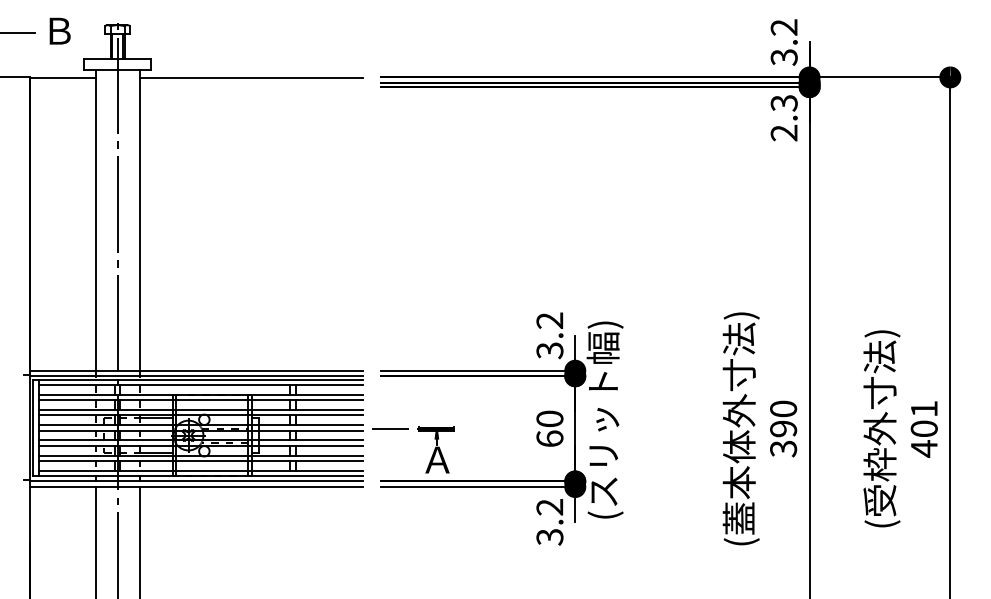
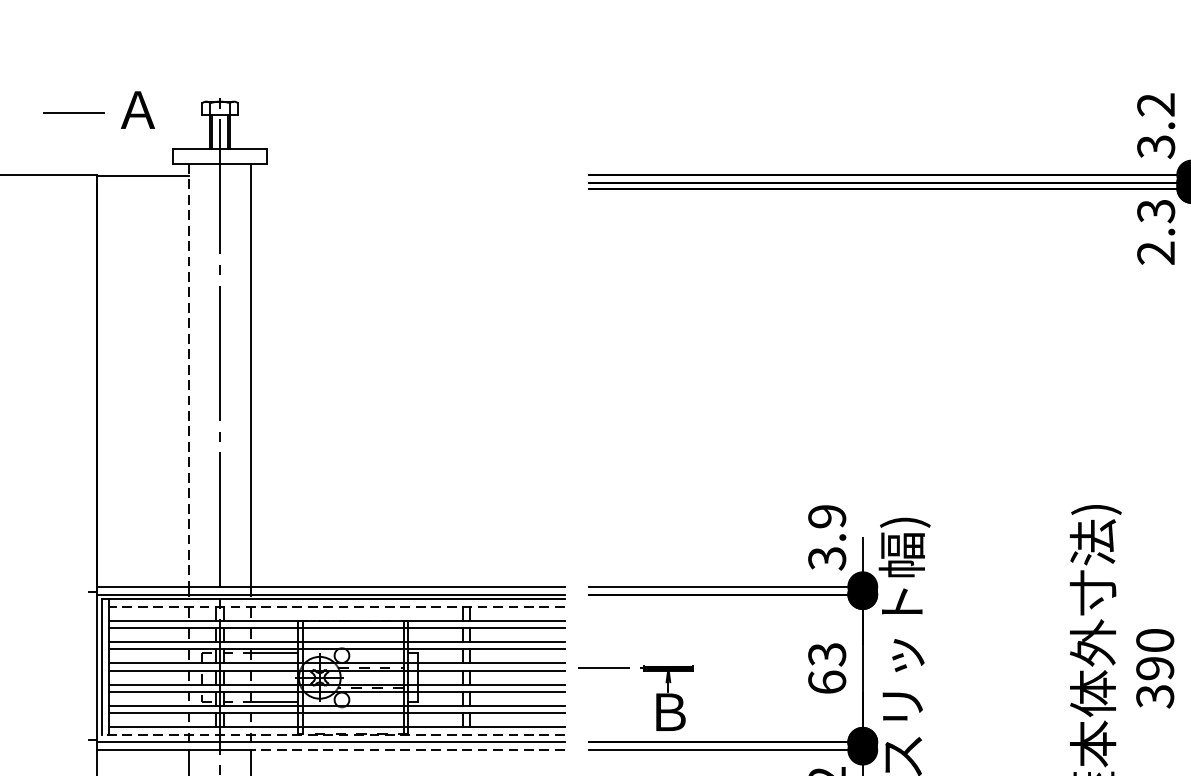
text: (59, 30) -> (138, 109), Ｂ -> Ａ
line: (250, 78) -> (406, 176), removed
line: (95, 220) -> (189, 375), solid -> dashed
text: (549, 320) -> (826, 516), 3.2 -> 3.9
line: (200, 384) -> (336, 606), solid -> dashed
text: (549, 418) -> (826, 653), 60 -> 63
text: (437, 459) -> (669, 711), Ａ -> Ｂ
line: (198, 476) -> (333, 735), solid -> dashed
line: (251, 487) -> (408, 750), solid -> dashed

